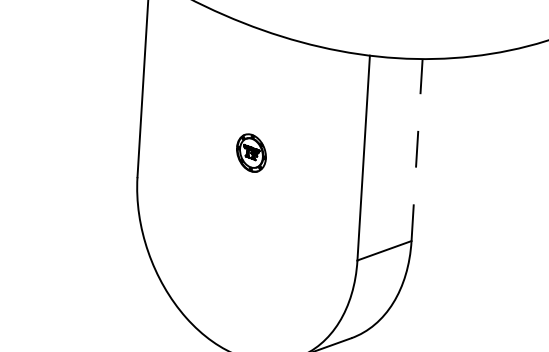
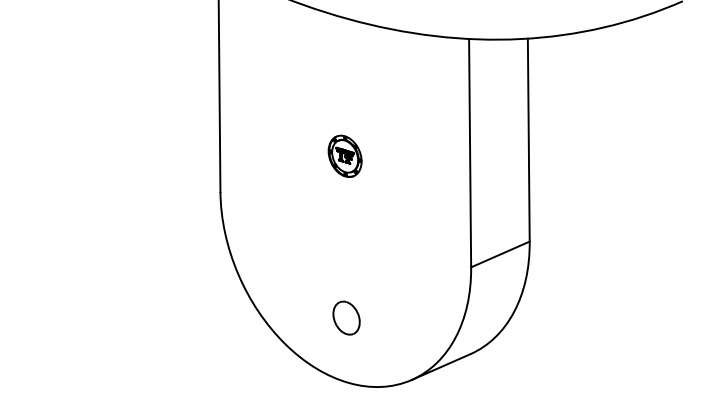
line: (416, 149) -> (528, 139), dashed -> solid
part: (242, 297) -> (346, 317), added

